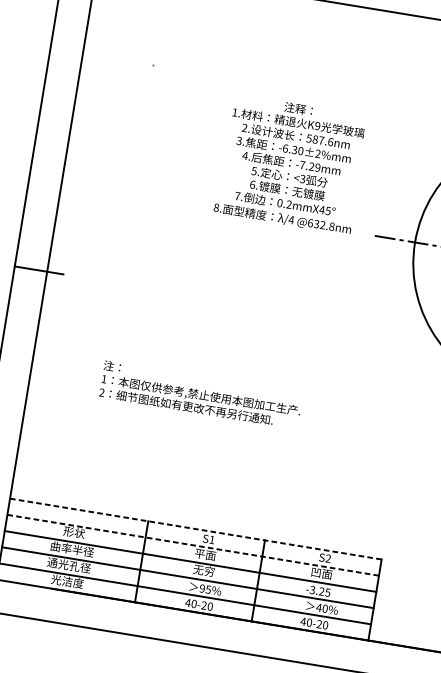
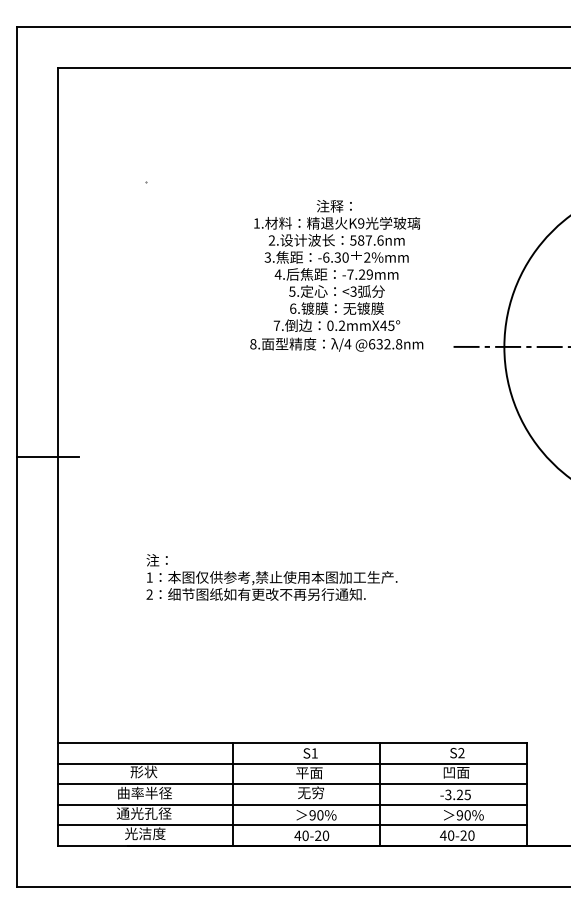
line: (195, 529) -> (292, 743), dashed -> solid
line: (193, 545) -> (292, 763), dashed -> solid
text: (208, 589) -> (320, 815), 95% -> 90%
text: (318, 607) -> (459, 815), 40% -> 90%

